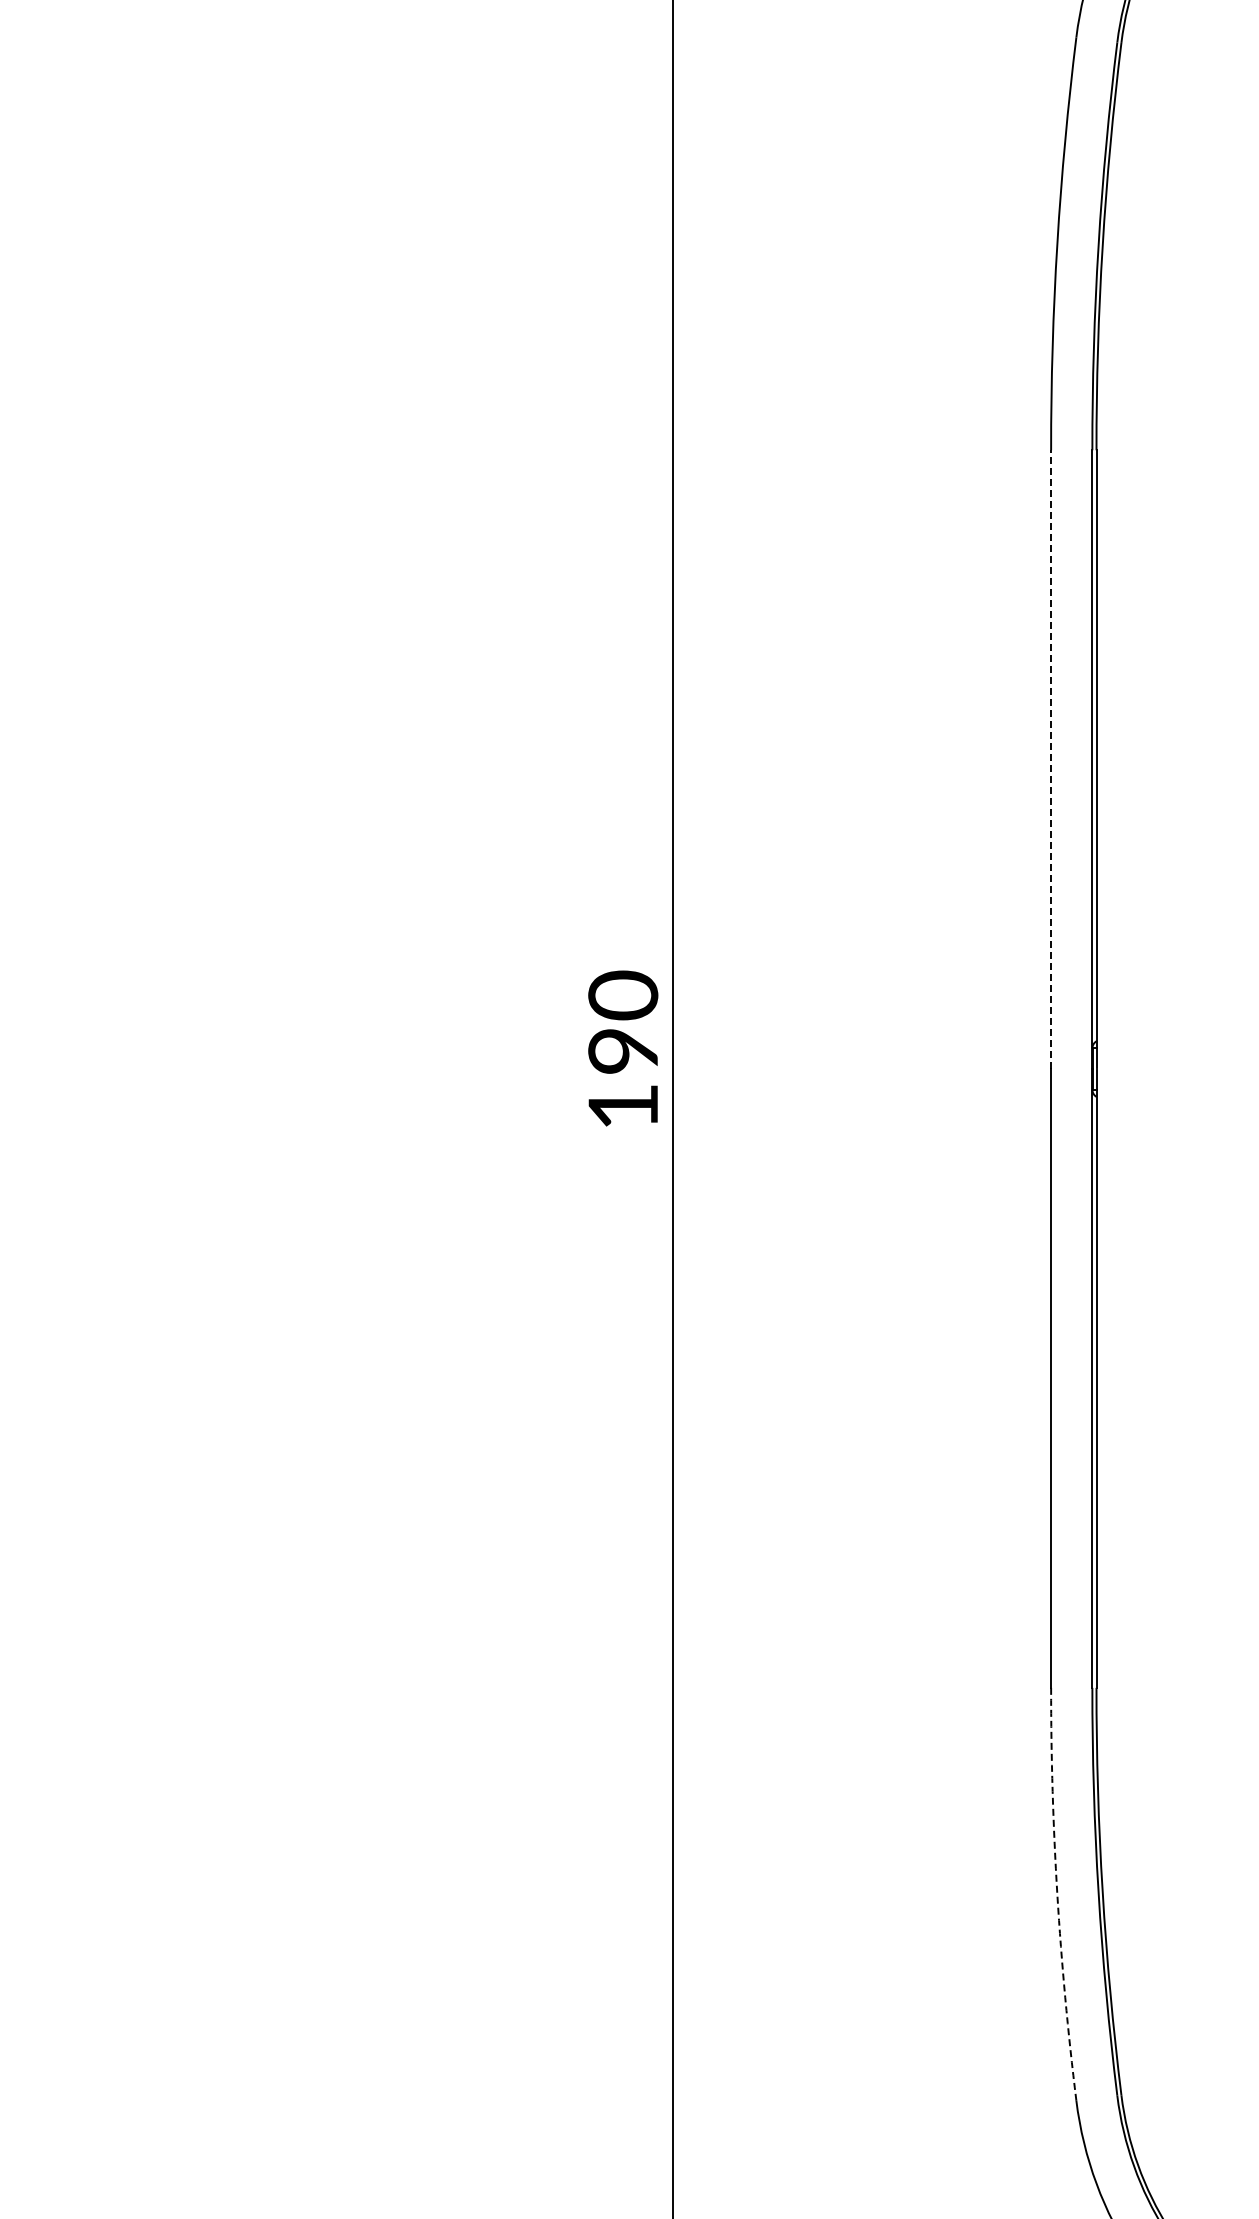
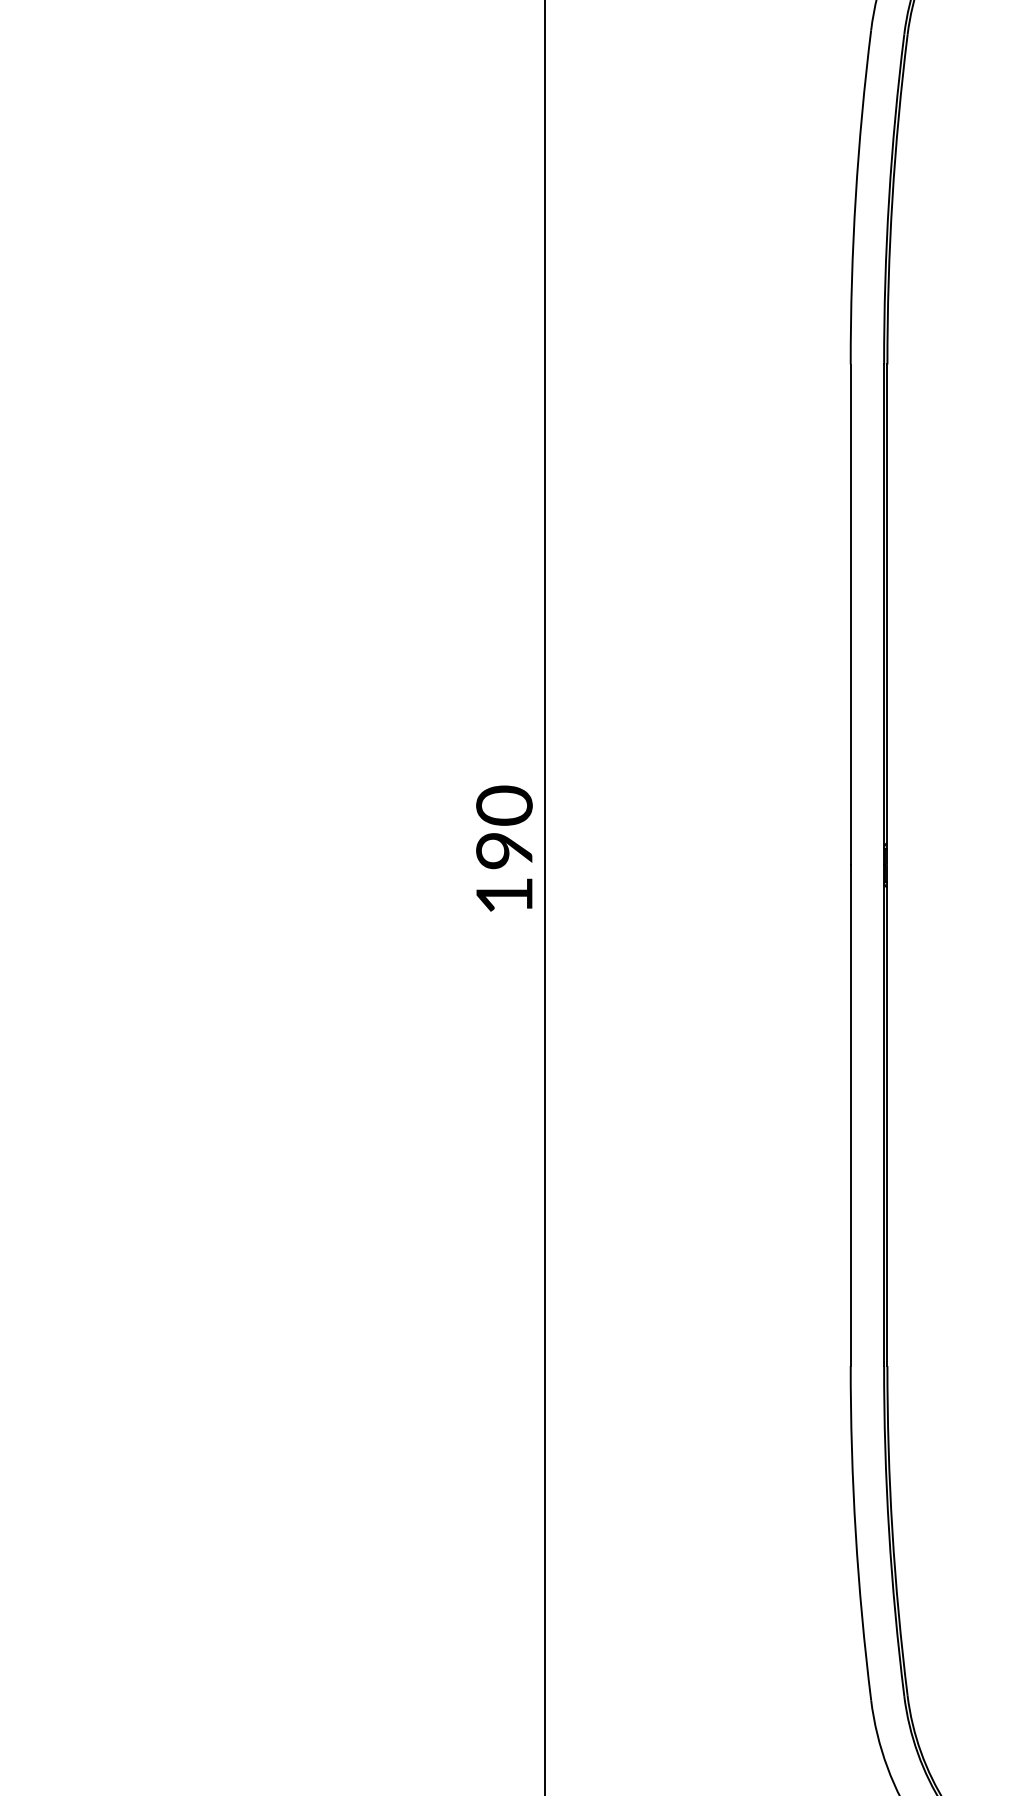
line: (1051, 759) -> (851, 614), dashed -> solid
arc: (1057, 1894) -> (855, 1533), dashed -> solid

